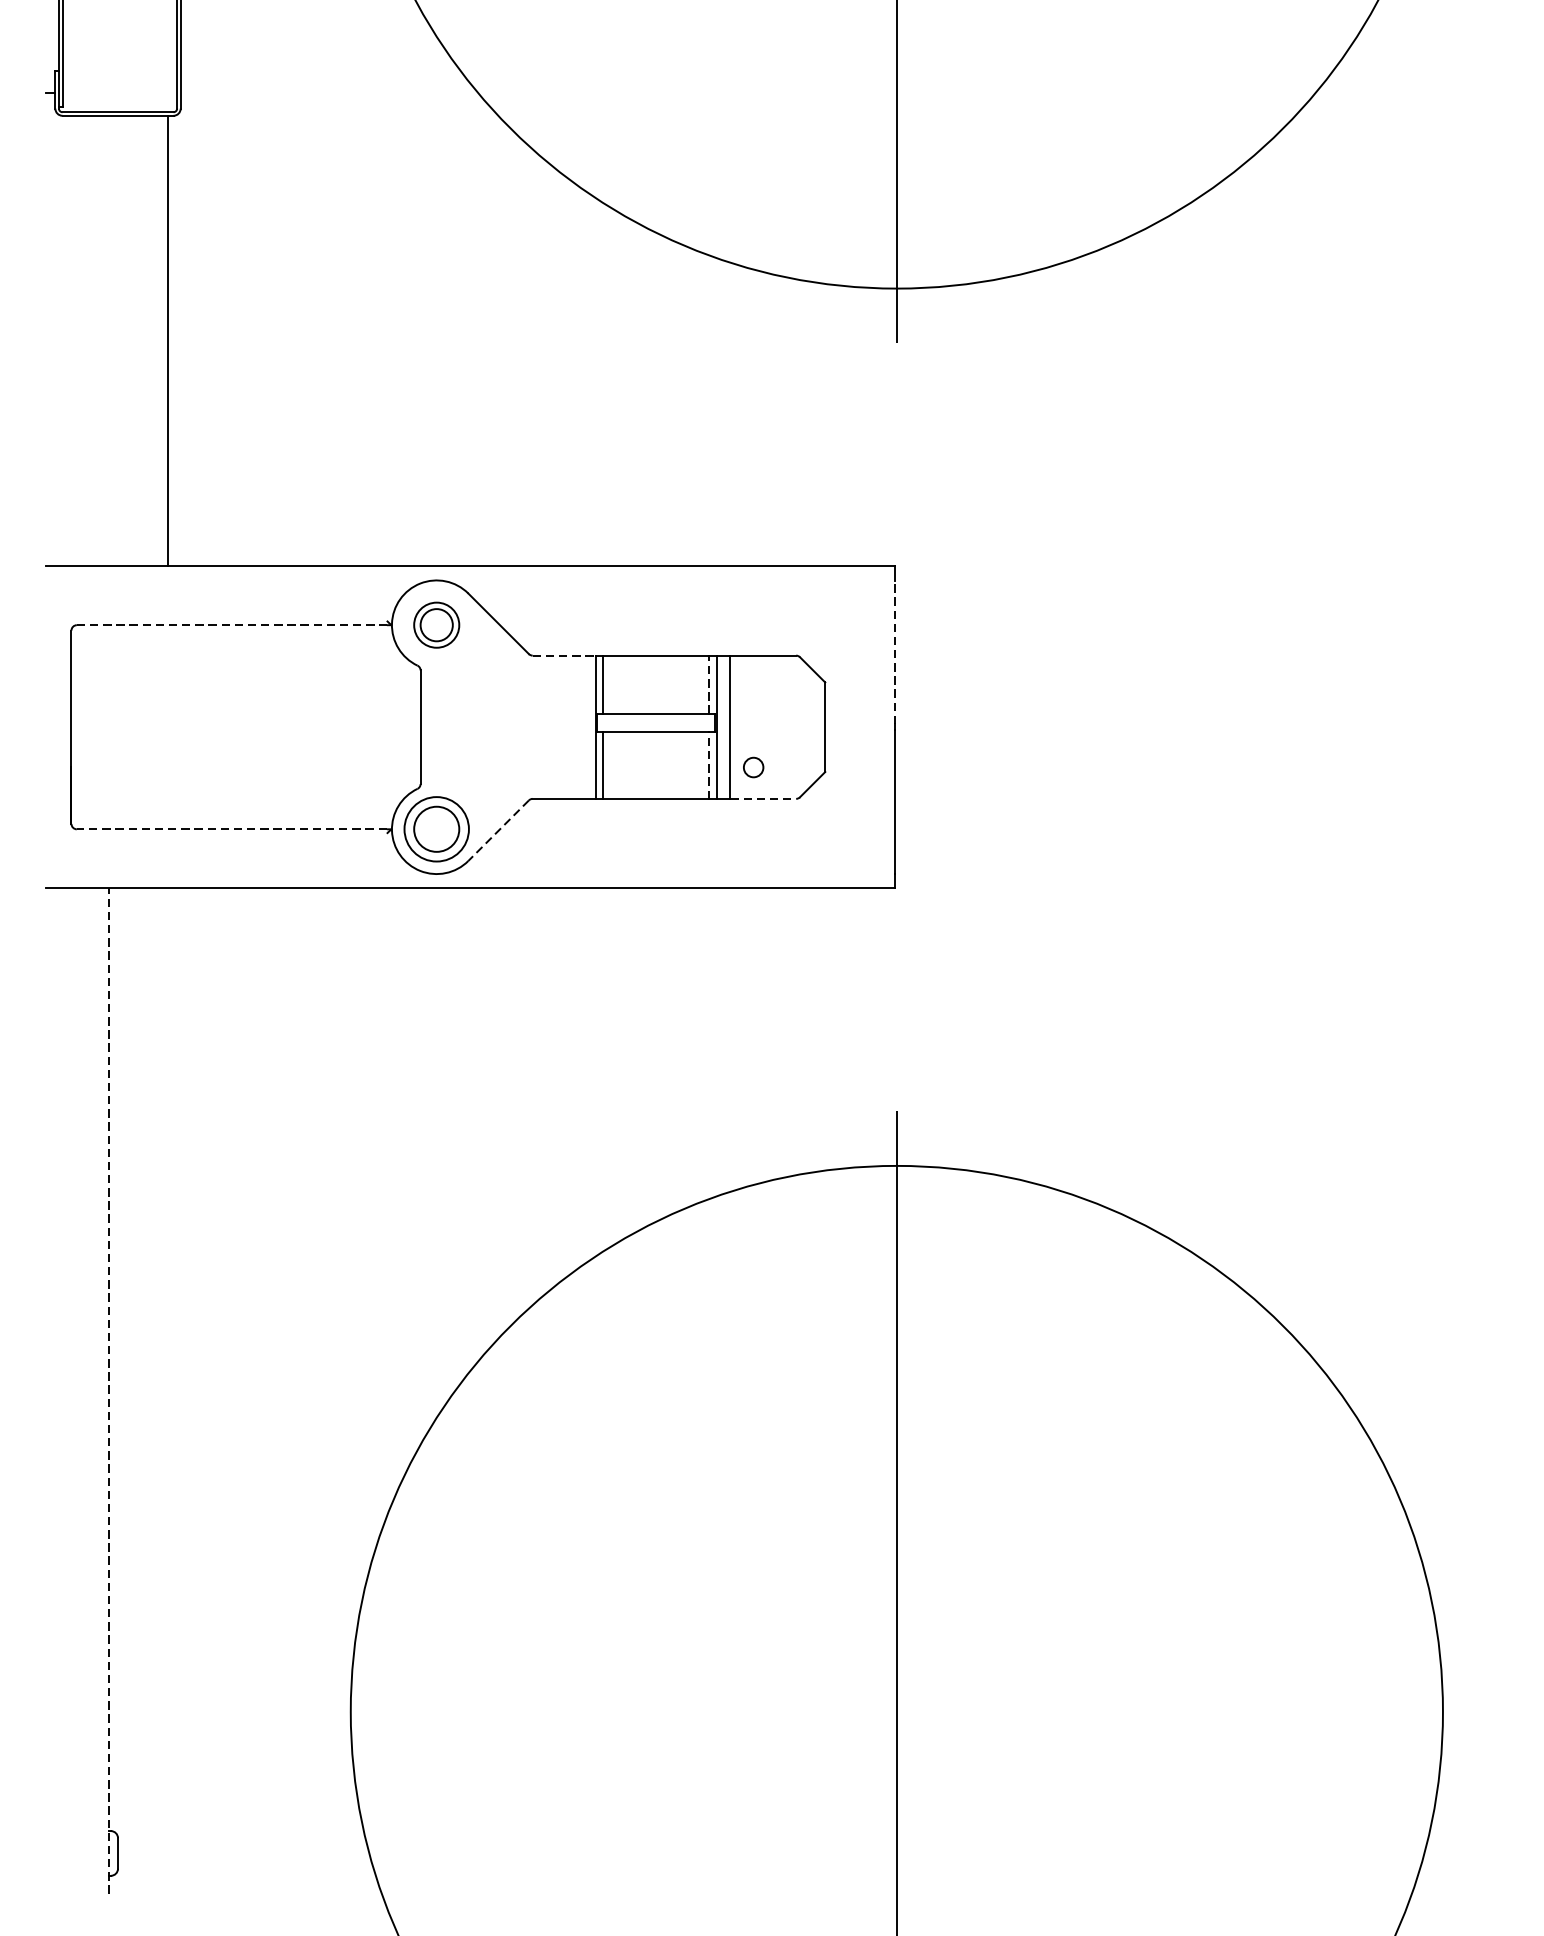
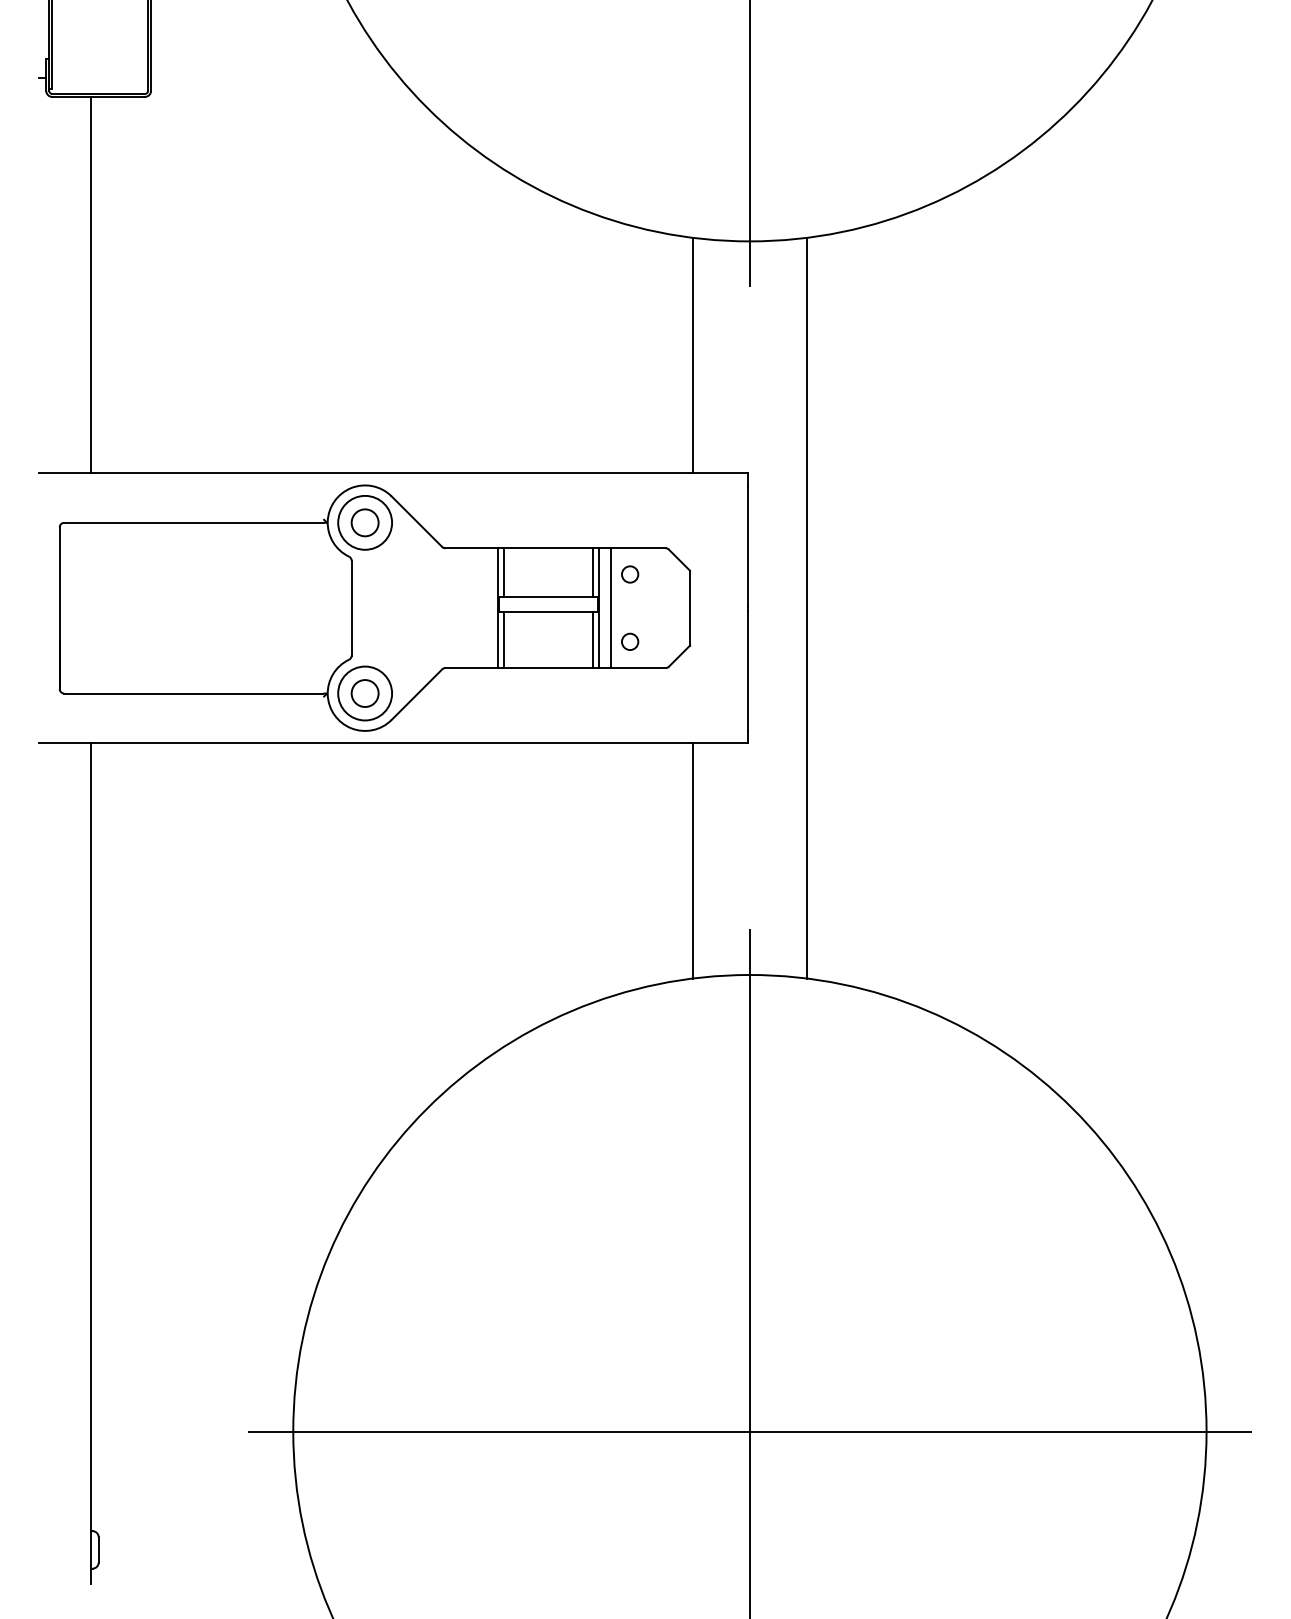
line: (168, 340) -> (91, 284), moved
line: (829, 425) -> (693, 355), added
line: (231, 624) -> (193, 522), dashed -> solid
circle: (437, 624) -> (365, 522), size x1.43
line: (895, 652) -> (748, 545), dashed -> solid
line: (565, 655) -> (472, 548), dashed -> solid
line: (708, 684) -> (592, 572), dashed -> solid
circle: (754, 686) -> (630, 574), added
line: (964, 726) -> (806, 607), added
line: (708, 764) -> (592, 639), dashed -> solid
line: (763, 799) -> (638, 668), dashed -> solid
line: (231, 829) -> (193, 693), dashed -> solid
circle: (435, 829) -> (364, 693), size x0.71
line: (498, 830) -> (416, 694), dashed -> solid
line: (829, 1028) -> (693, 860), added
line: (109, 1390) -> (91, 1162), dashed -> solid
line: (896, 1711) -> (749, 1431), added

